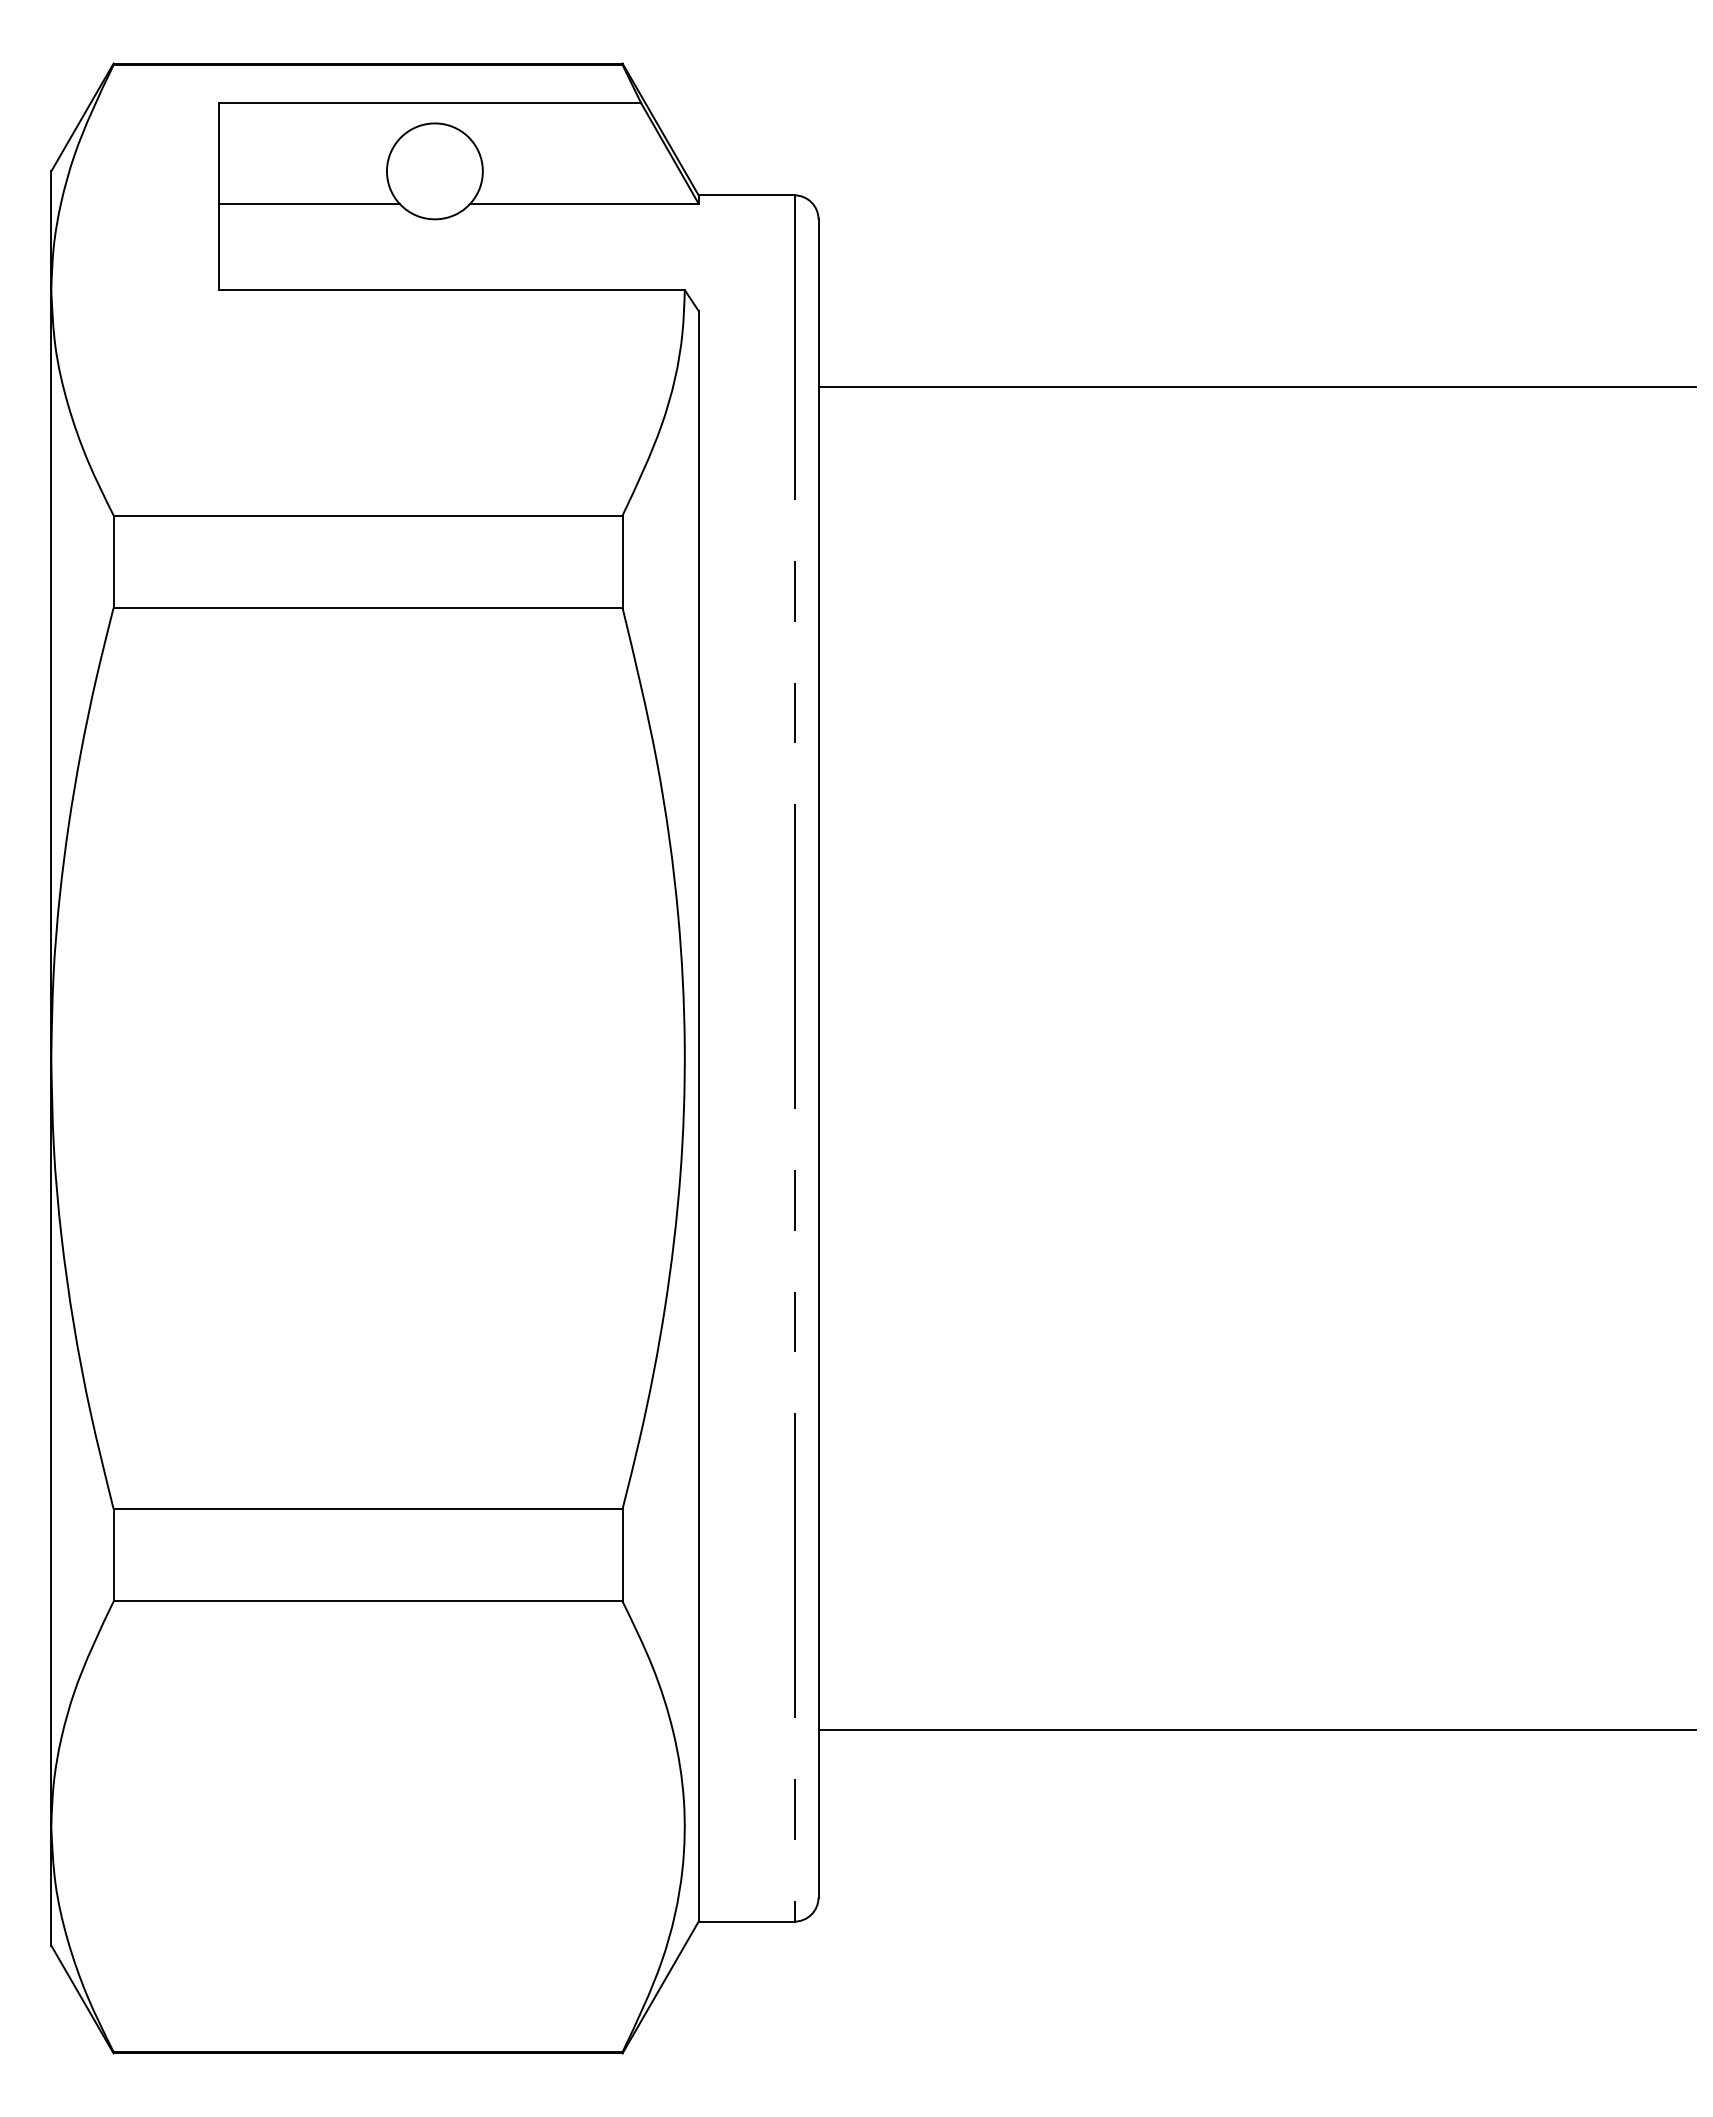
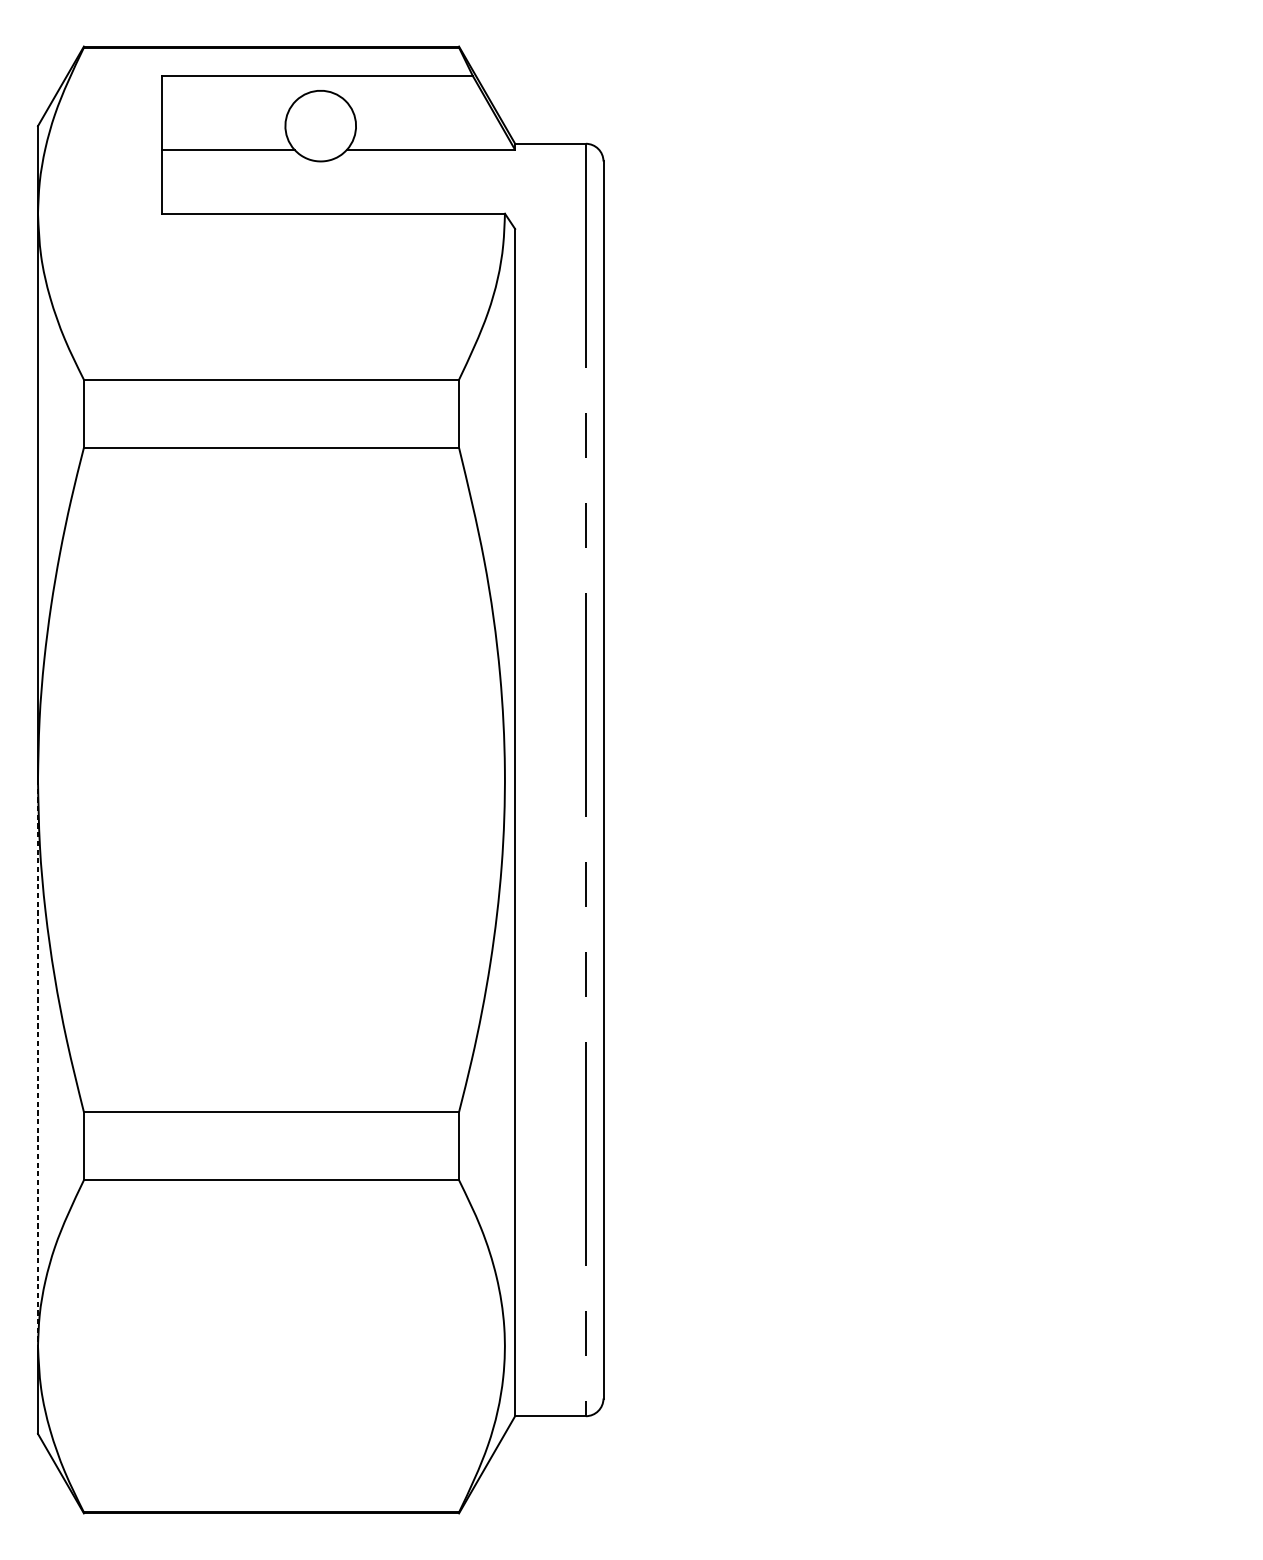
line: (1257, 387) -> (927, 285), removed
line: (51, 1443) -> (38, 1063), solid -> dashed
line: (1257, 1729) -> (927, 1274), removed

